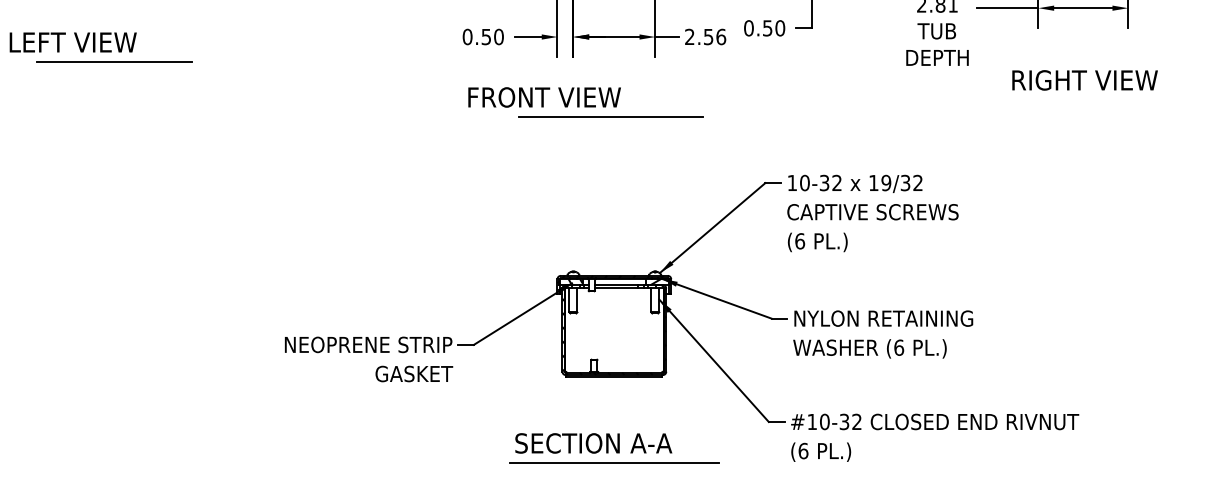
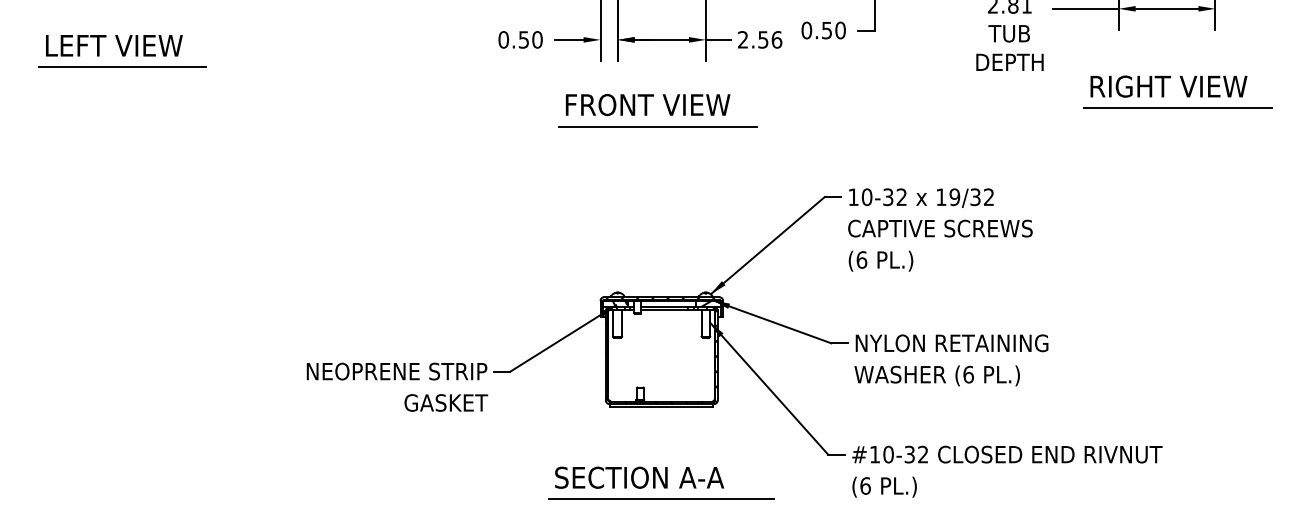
text: (72, 42) -> (113, 45), moved
text: (544, 97) -> (647, 105), moved
line: (1093, 100) -> (1178, 108), added

